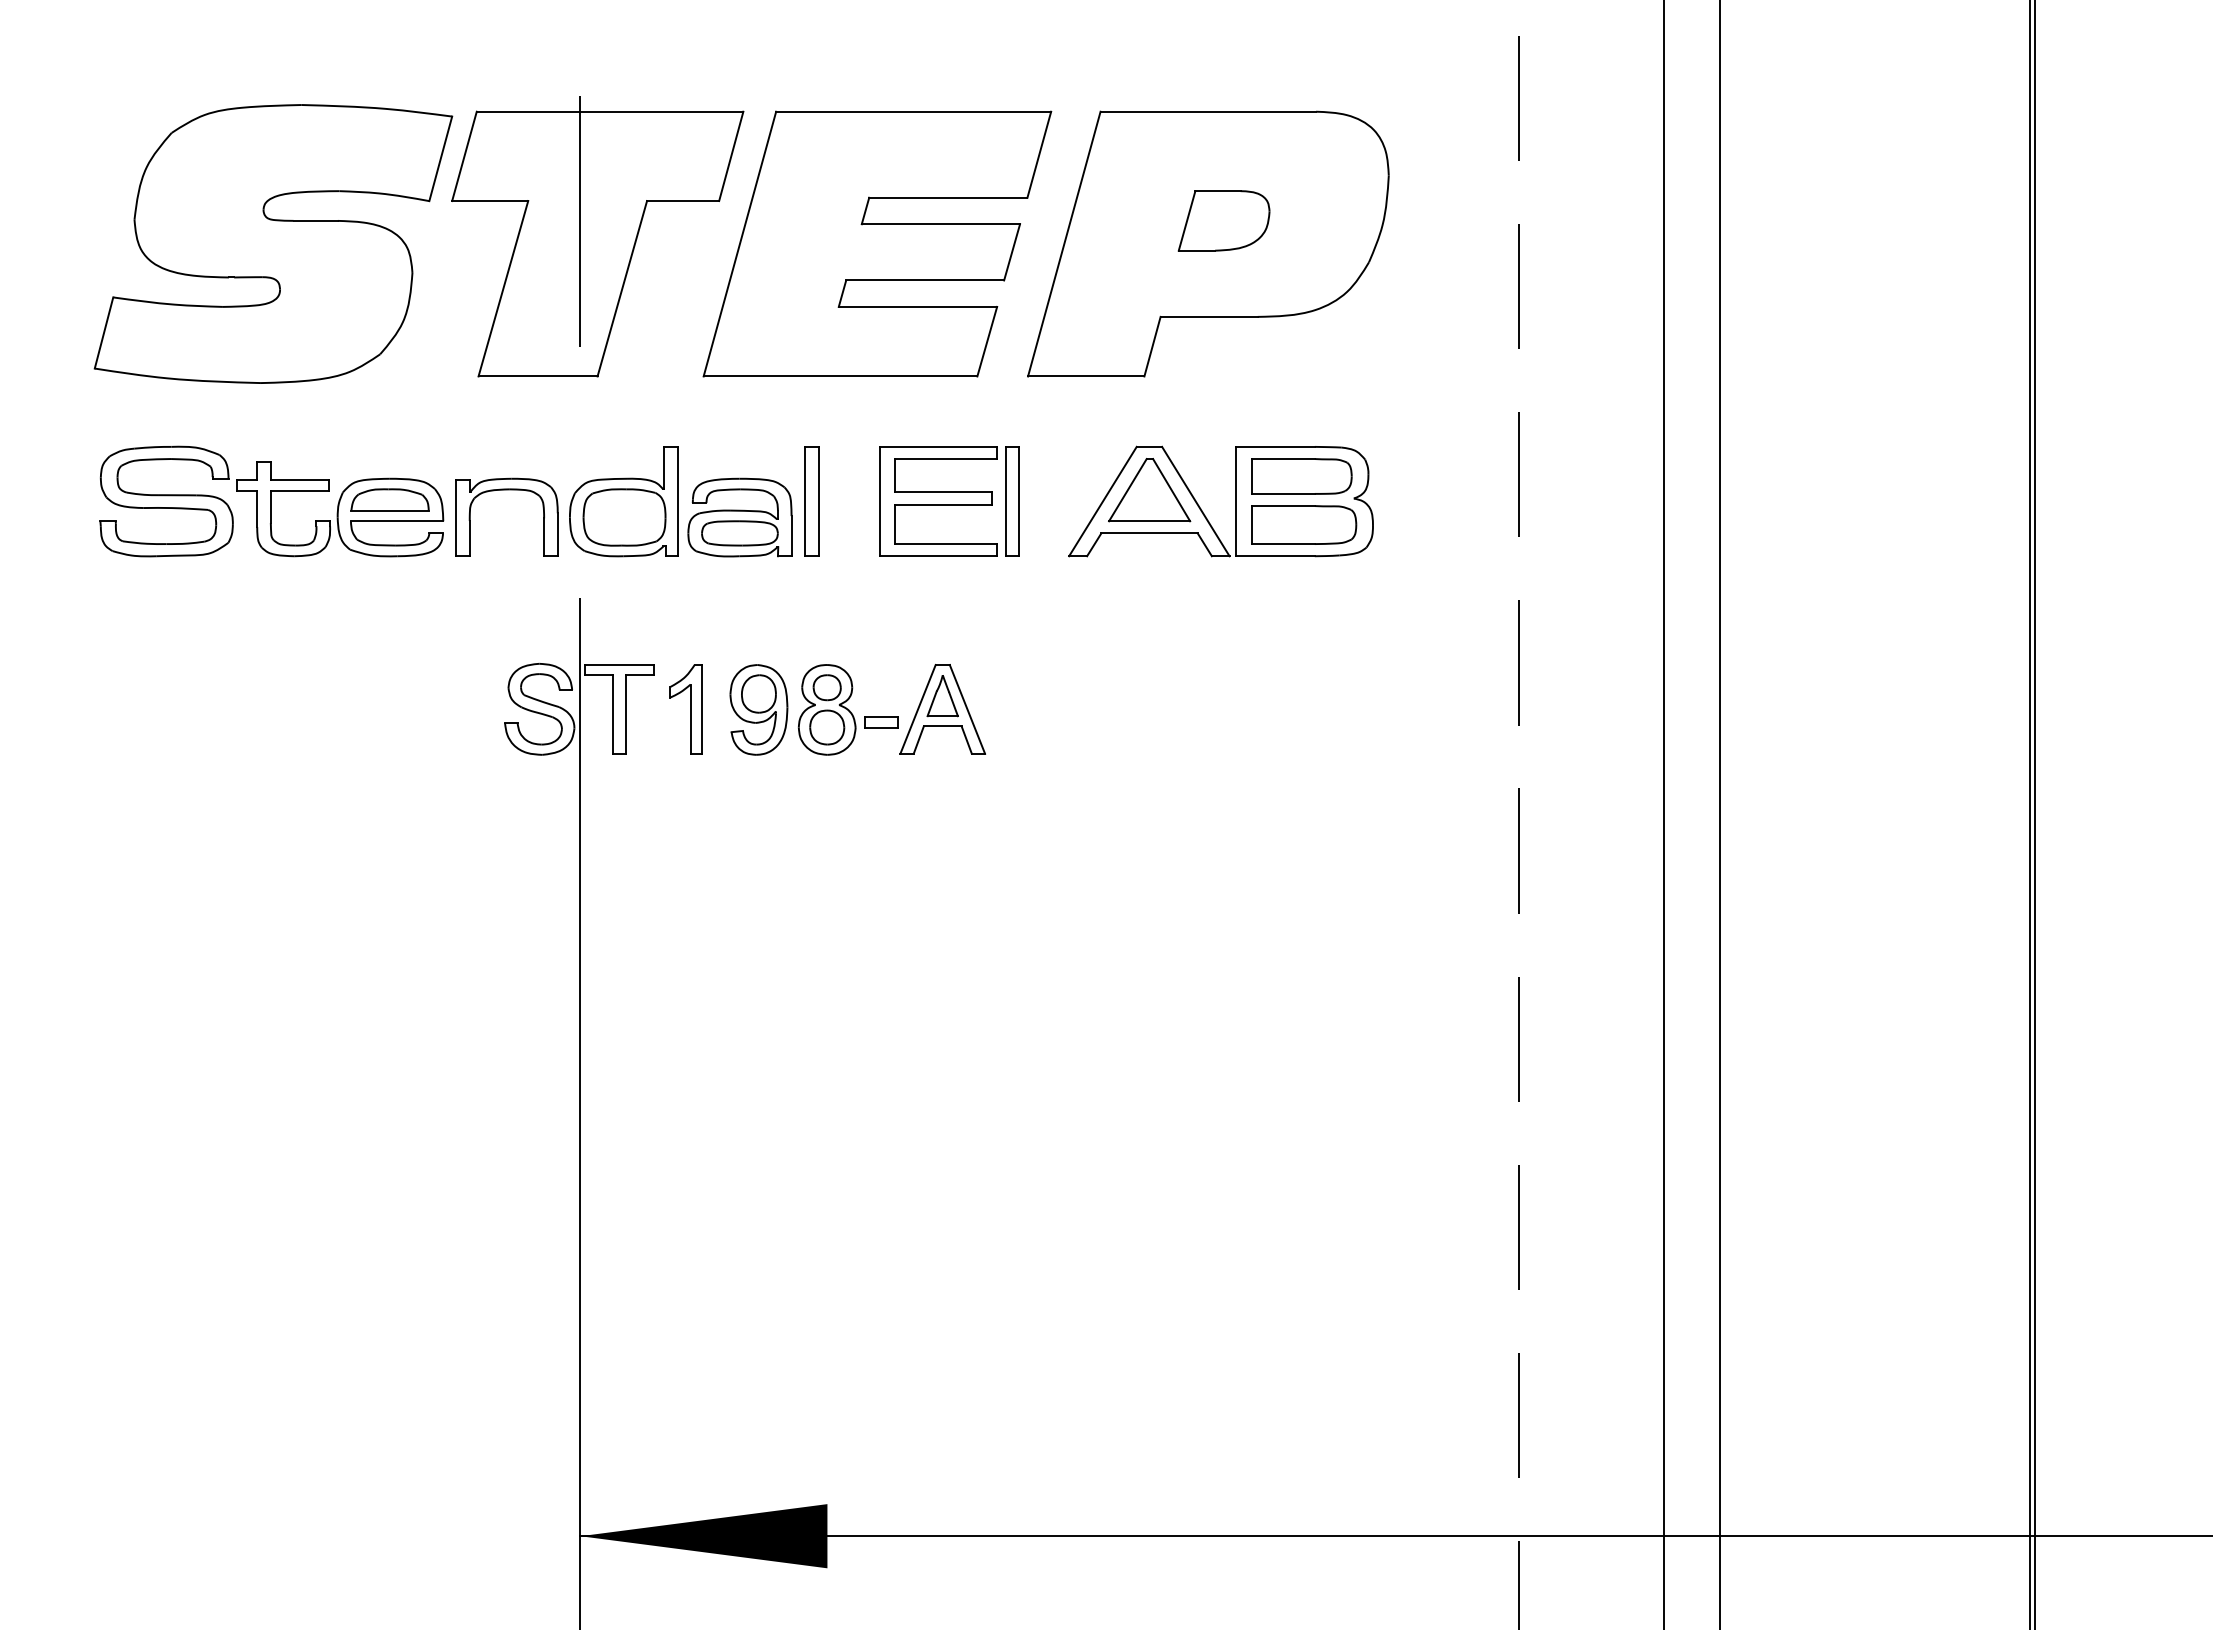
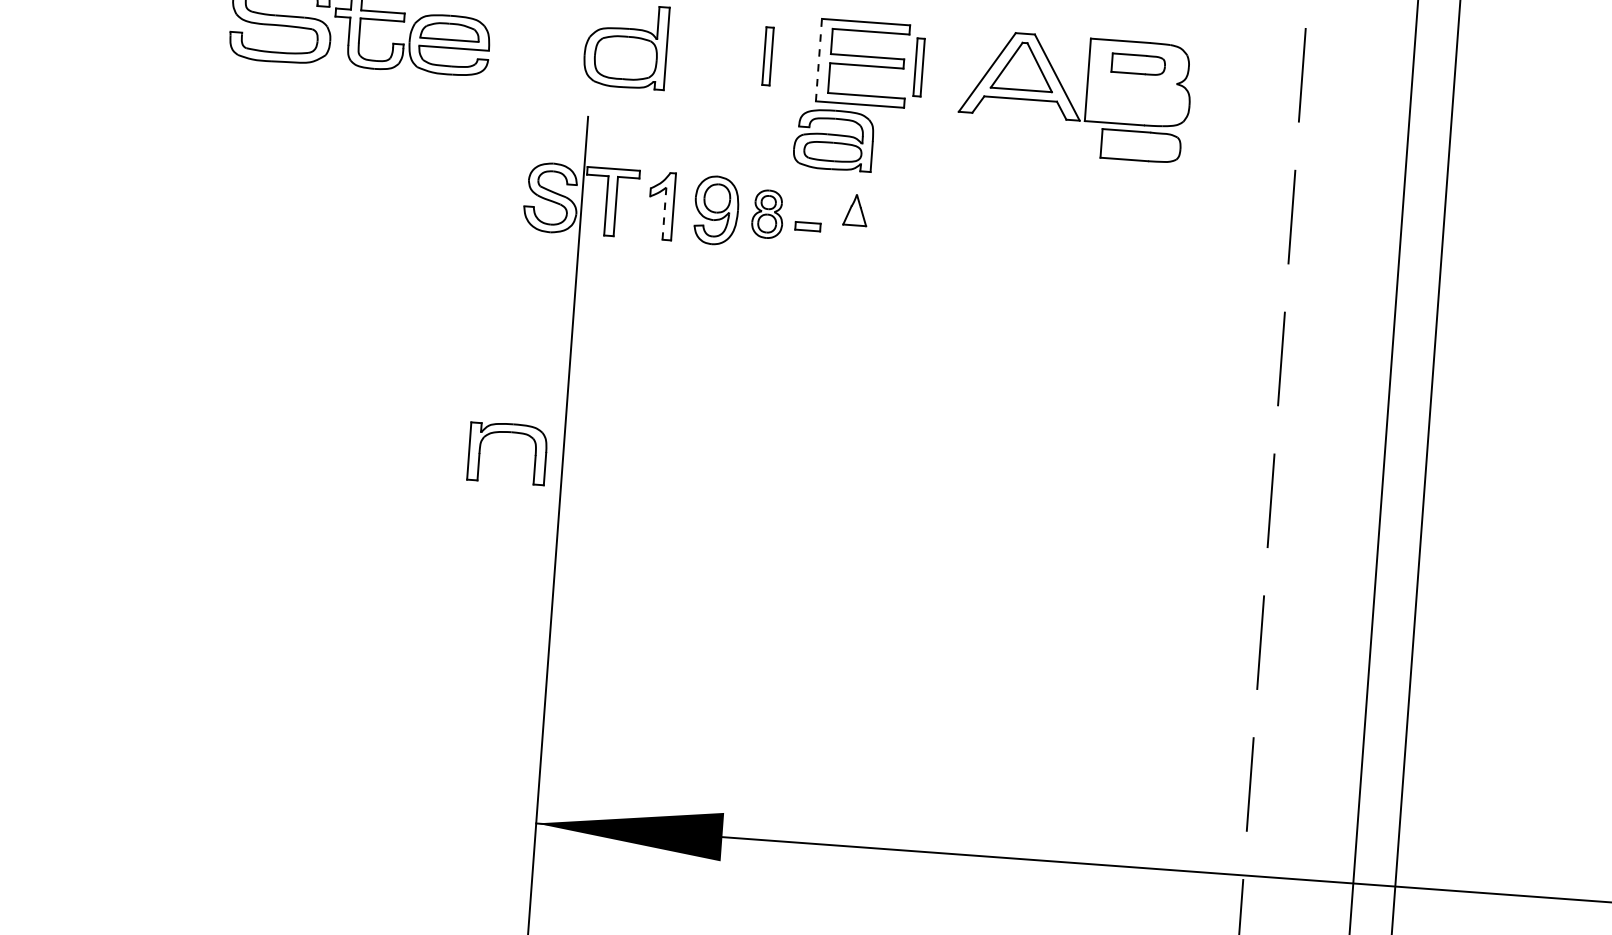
part: (1301, 476) -> (1138, 64), size x0.7
part: (506, 490) -> (508, 432), moved
part: (811, 501) -> (767, 56), size x0.7
line: (879, 501) -> (818, 60), solid -> dashed
part: (1012, 501) -> (919, 67), size x0.7
part: (739, 517) -> (833, 139), moved
part: (1304, 524) -> (1141, 145), moved
part: (826, 709) -> (767, 213), size x0.7
part: (942, 709) -> (854, 220), removed
line: (690, 719) -> (664, 213), solid -> dashed

